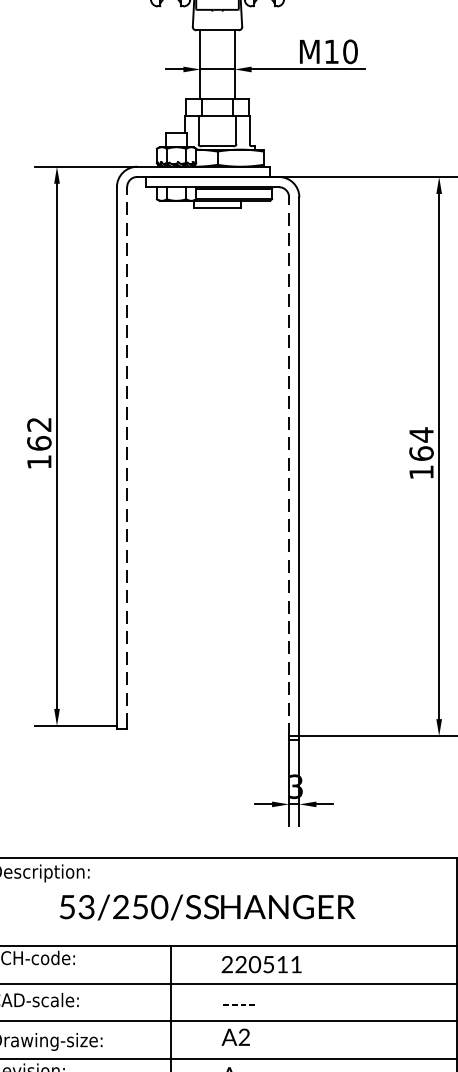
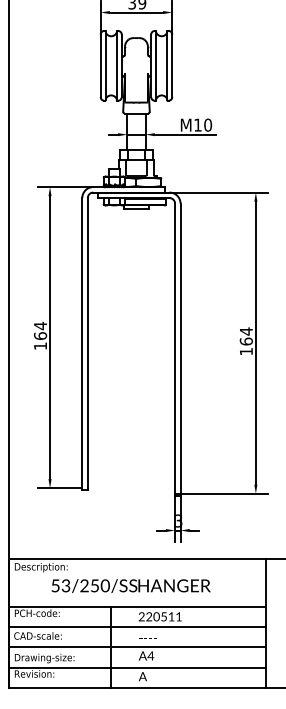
text: (37, 423) -> (39, 325), 162 -> 164
line: (126, 455) -> (87, 342), dashed -> solid
line: (289, 466) -> (175, 348), dashed -> solid
text: (243, 1036) -> (150, 655), A2 -> A4

